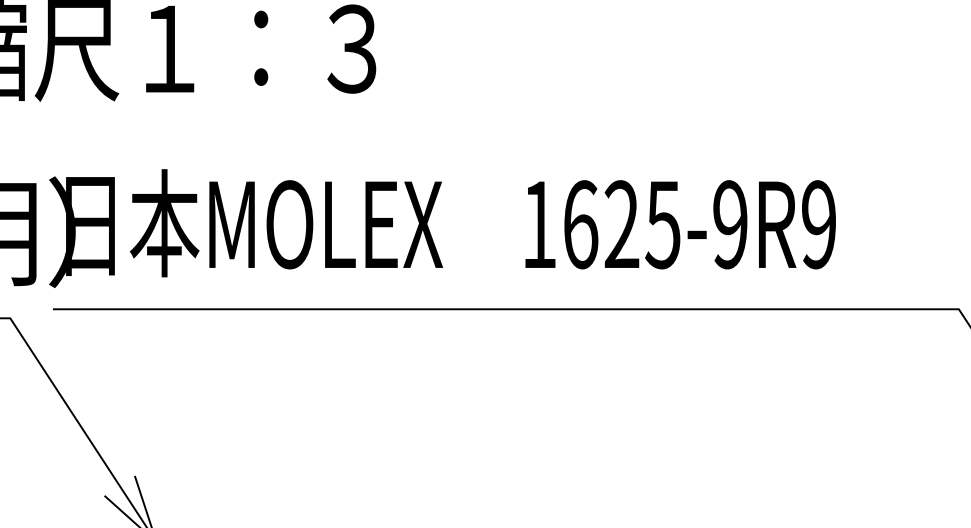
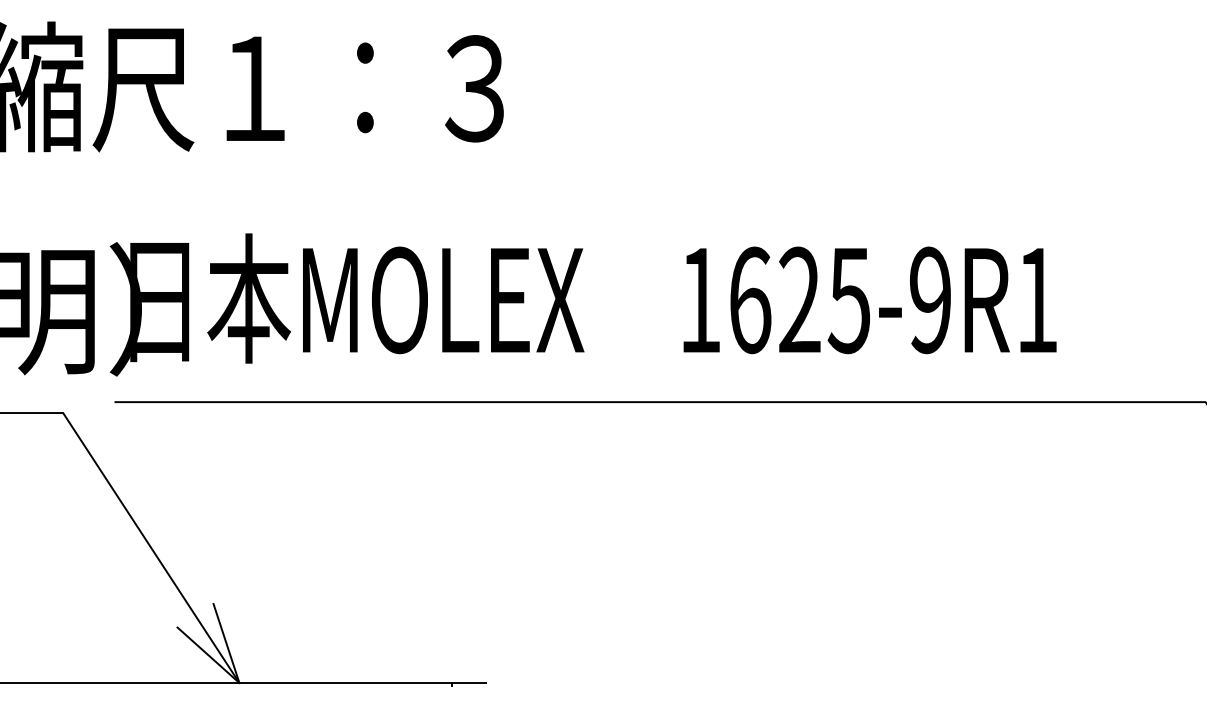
text: (818, 224) -> (1036, 300), 1625-9R9 -> 1625-9R1

